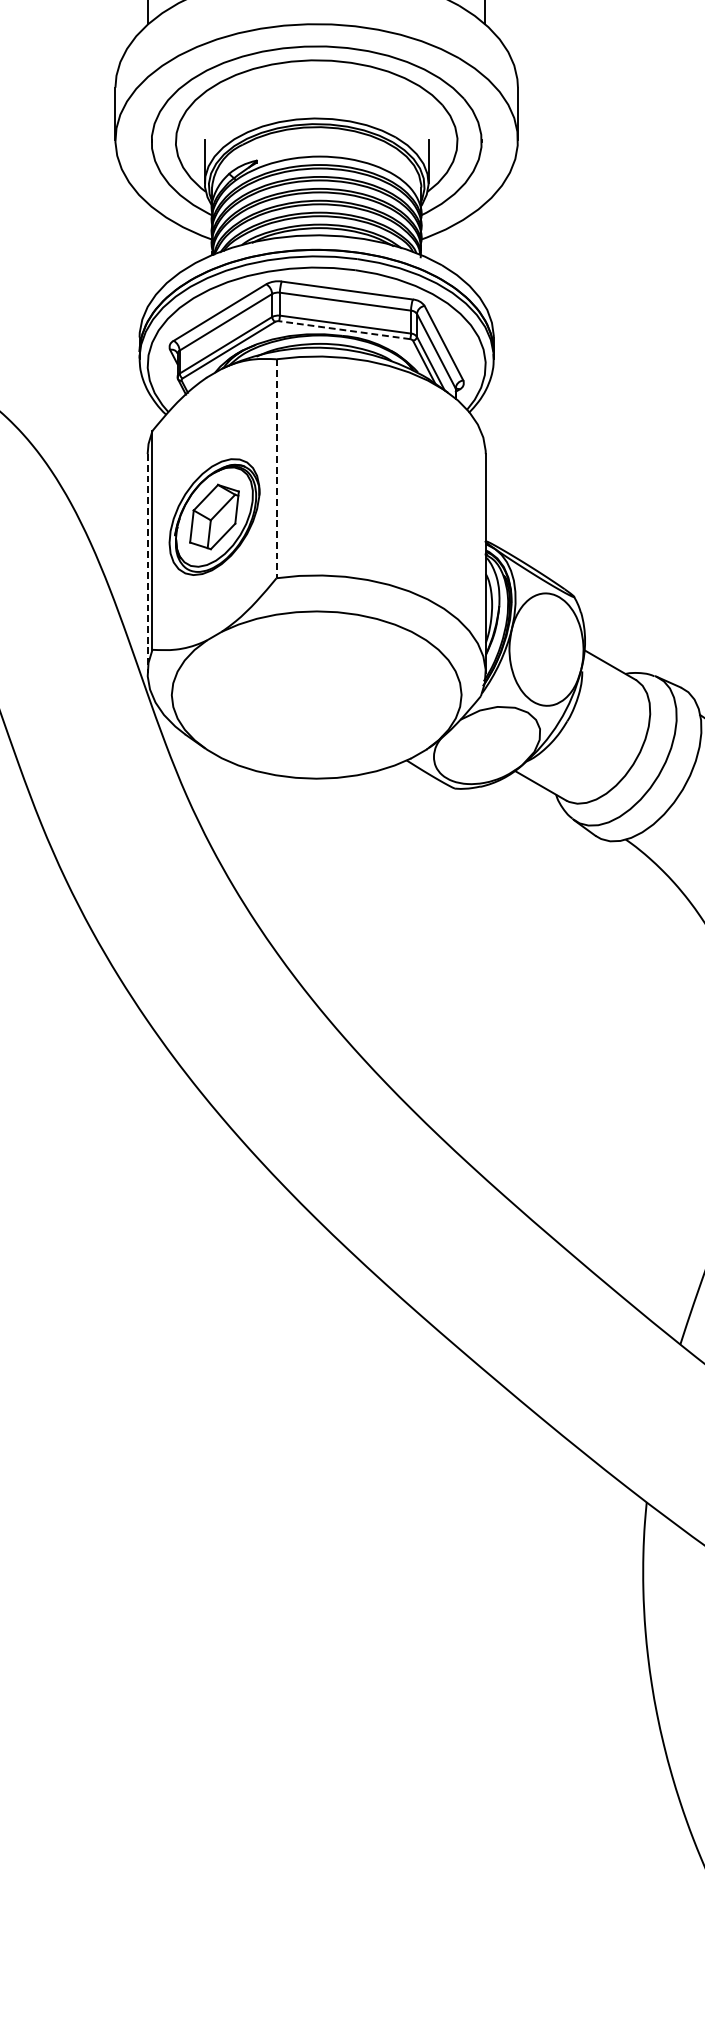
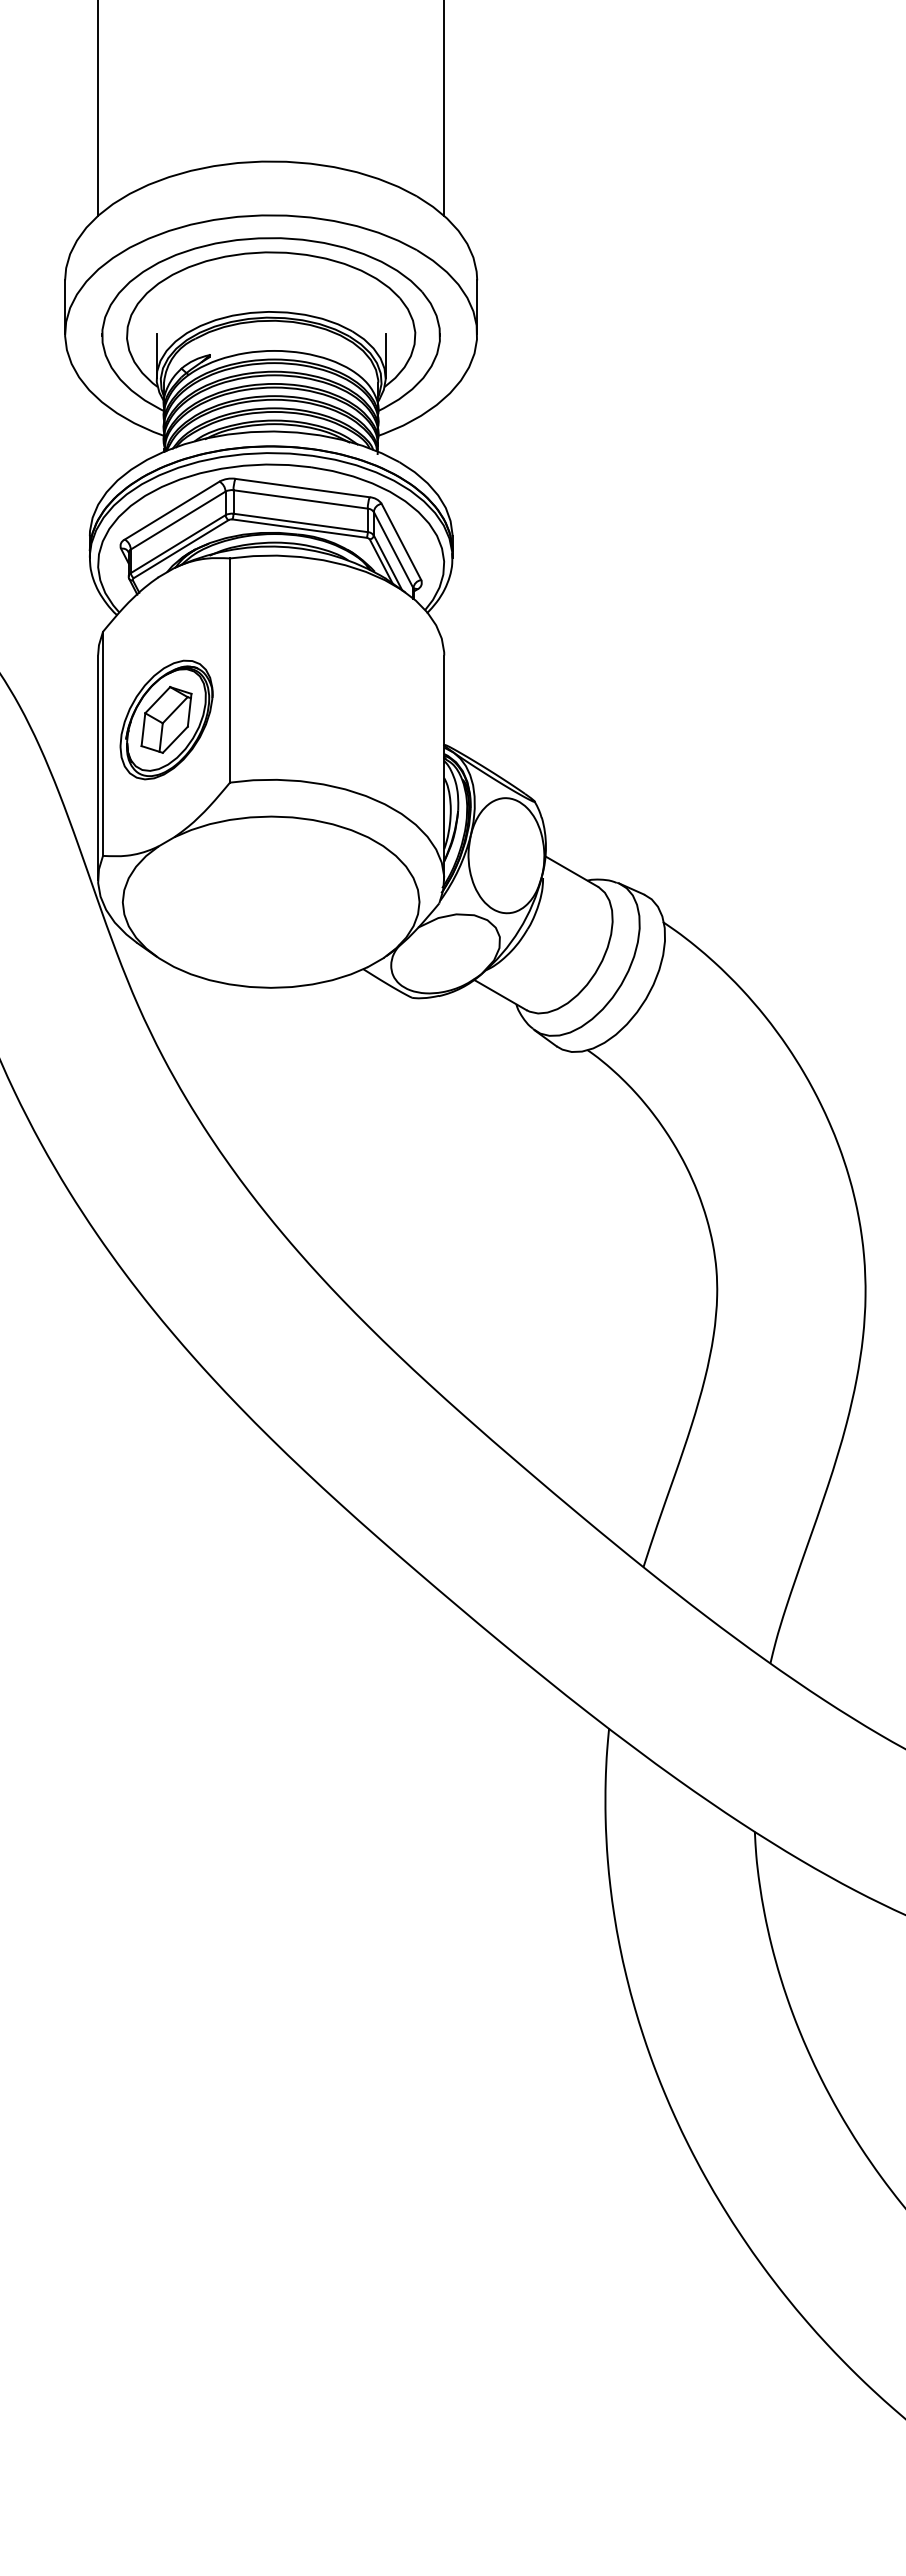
line: (344, 330) -> (299, 528), dashed -> solid
line: (276, 469) -> (230, 671), dashed -> solid
line: (148, 564) -> (98, 768), dashed -> solid

